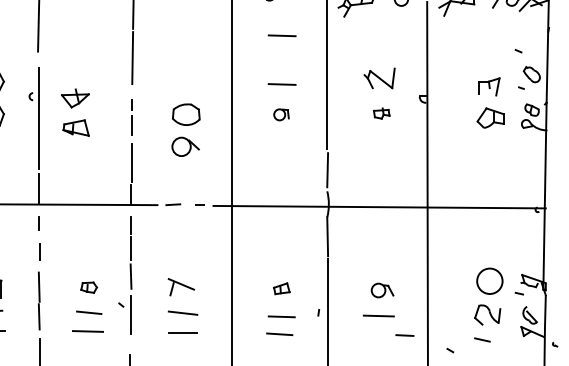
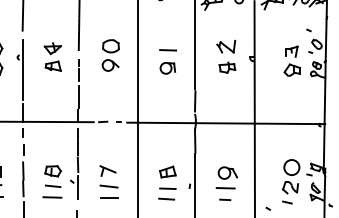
line: (281, 36) -> (167, 21), removed
part: (74, 111) -> (52, 56), moved
part: (381, 113) -> (227, 67), size x1.67
part: (281, 115) -> (167, 68), size x1.67
part: (185, 130) -> (110, 55), moved
part: (88, 287) -> (52, 171), size x1.67
part: (281, 287) -> (167, 171), size x1.67
part: (381, 289) -> (227, 172), size x1.43
line: (405, 334) -> (225, 199), moved

